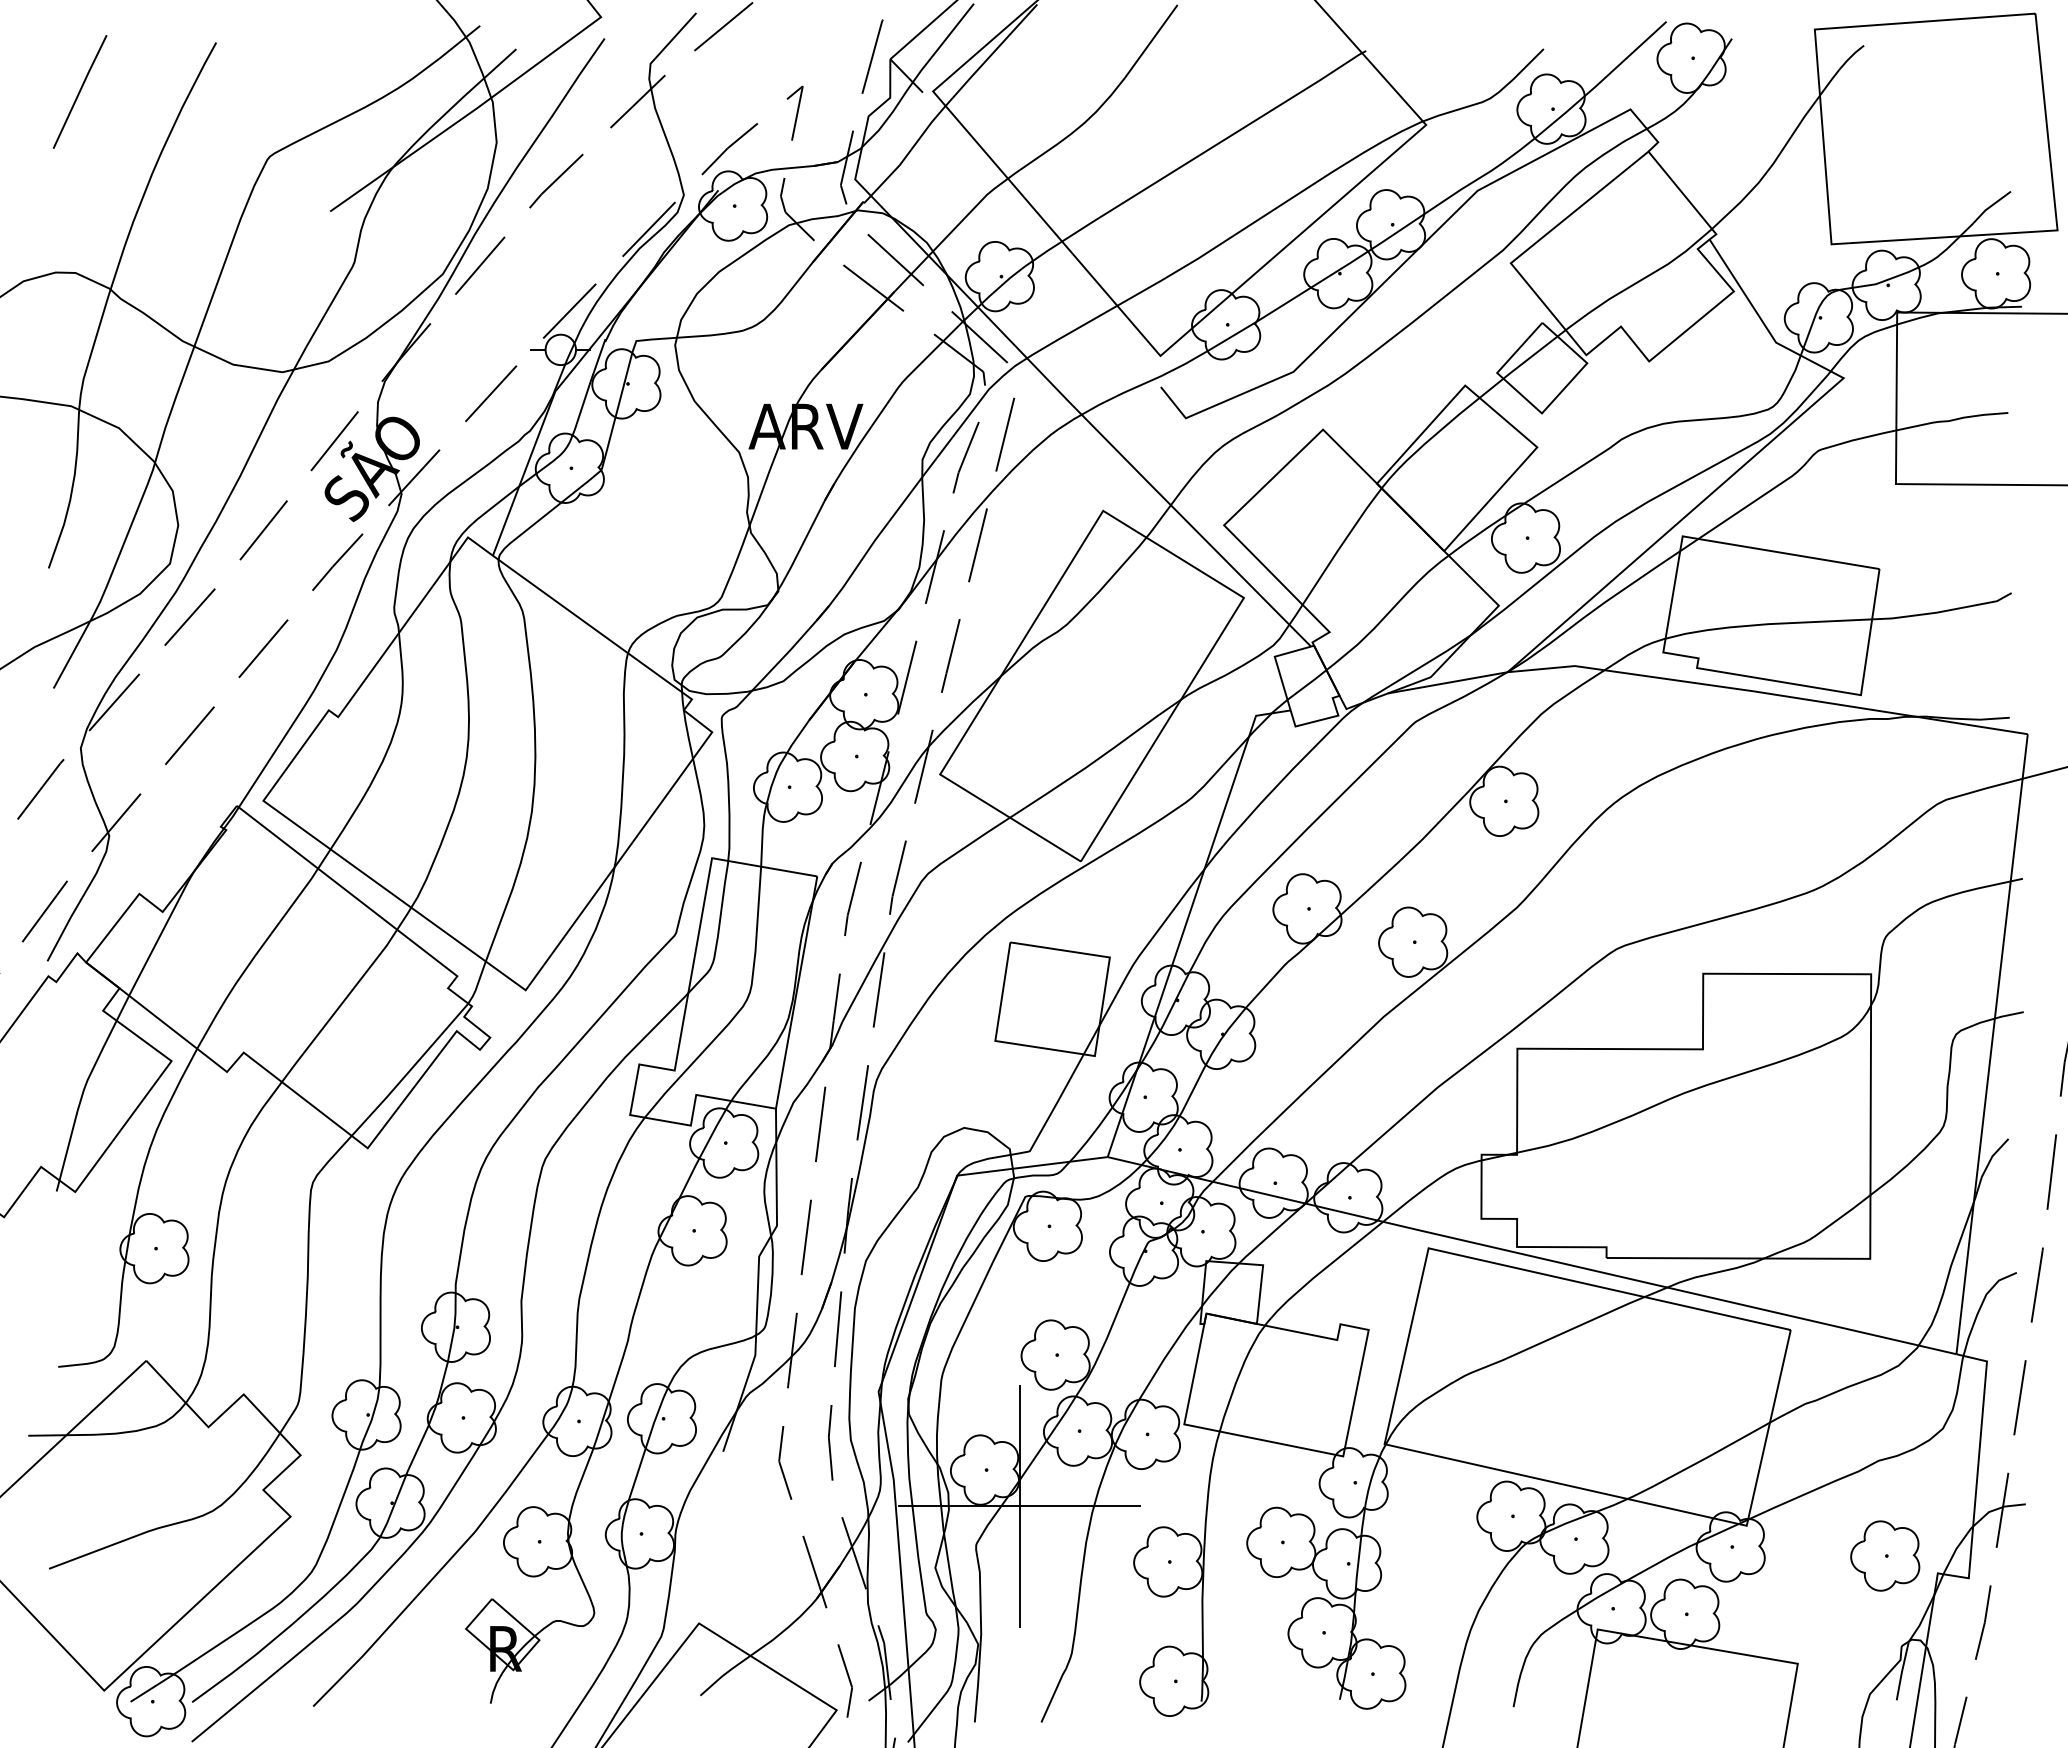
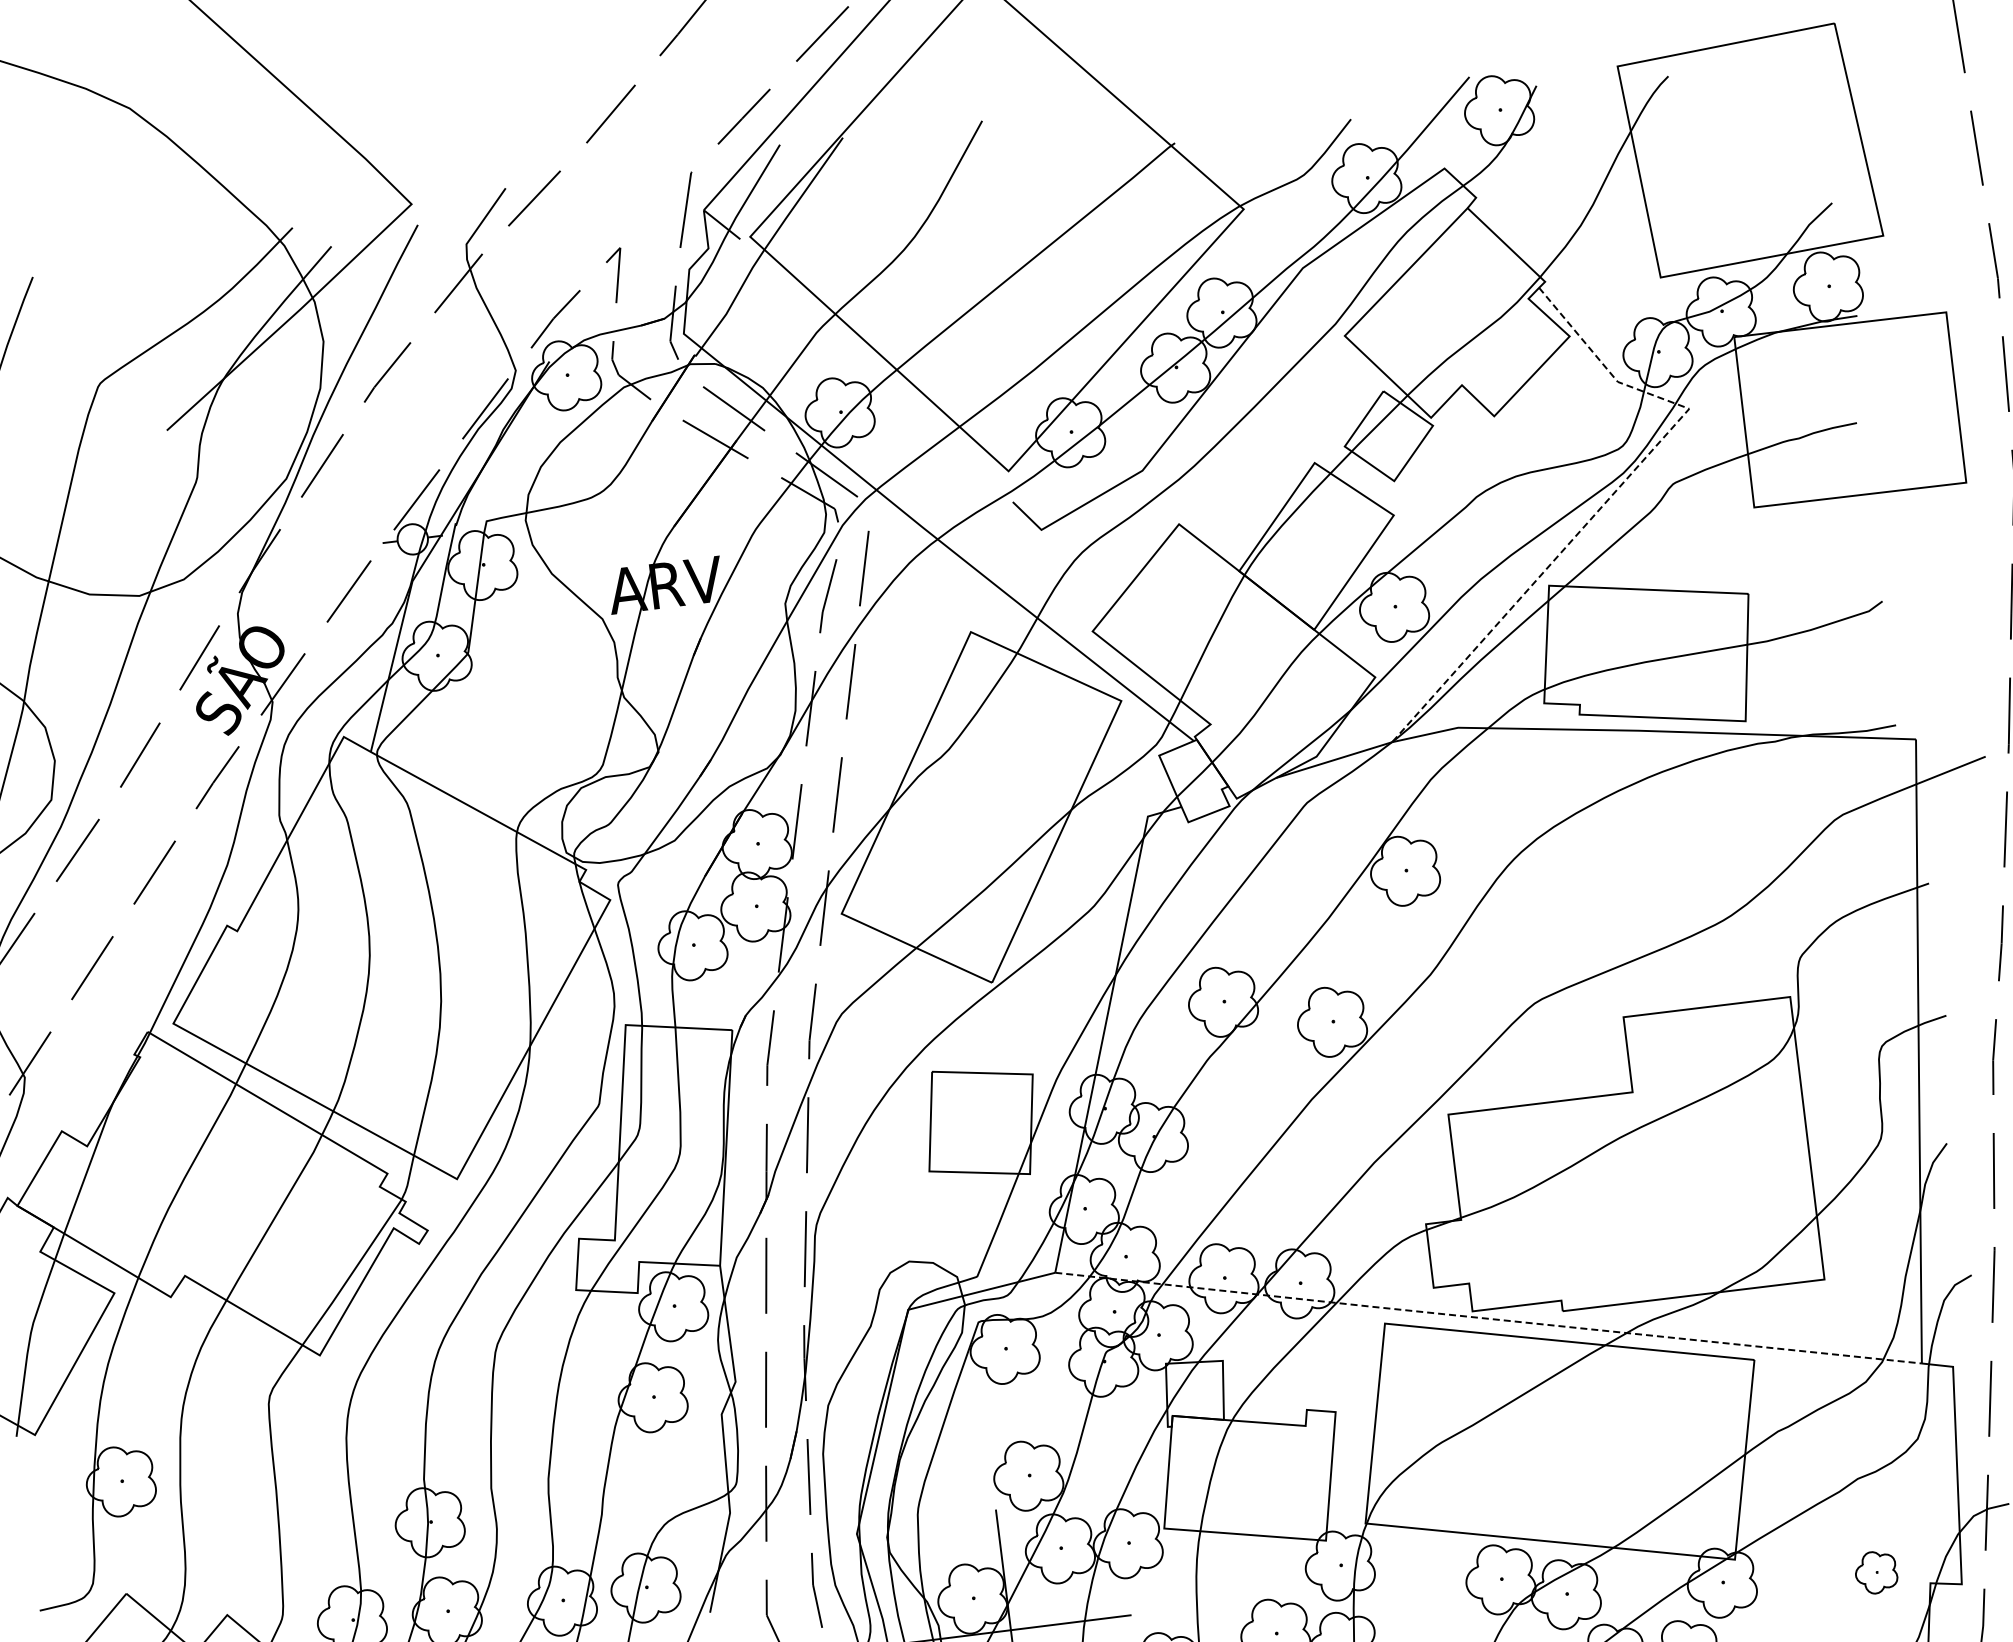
line: (1751, 459) -> (1607, 500), solid -> dashed
line: (1531, 1256) -> (1488, 1319), solid -> dashed
part: (1885, 1555) -> (1876, 1571), size x0.6

